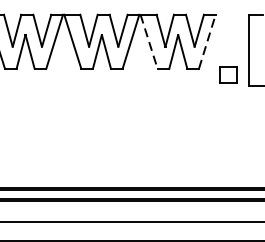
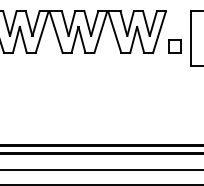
line: (148, 42) -> (114, 32), dashed -> solid
line: (207, 42) -> (159, 32), dashed -> solid
part: (228, 74) -> (174, 46), moved

